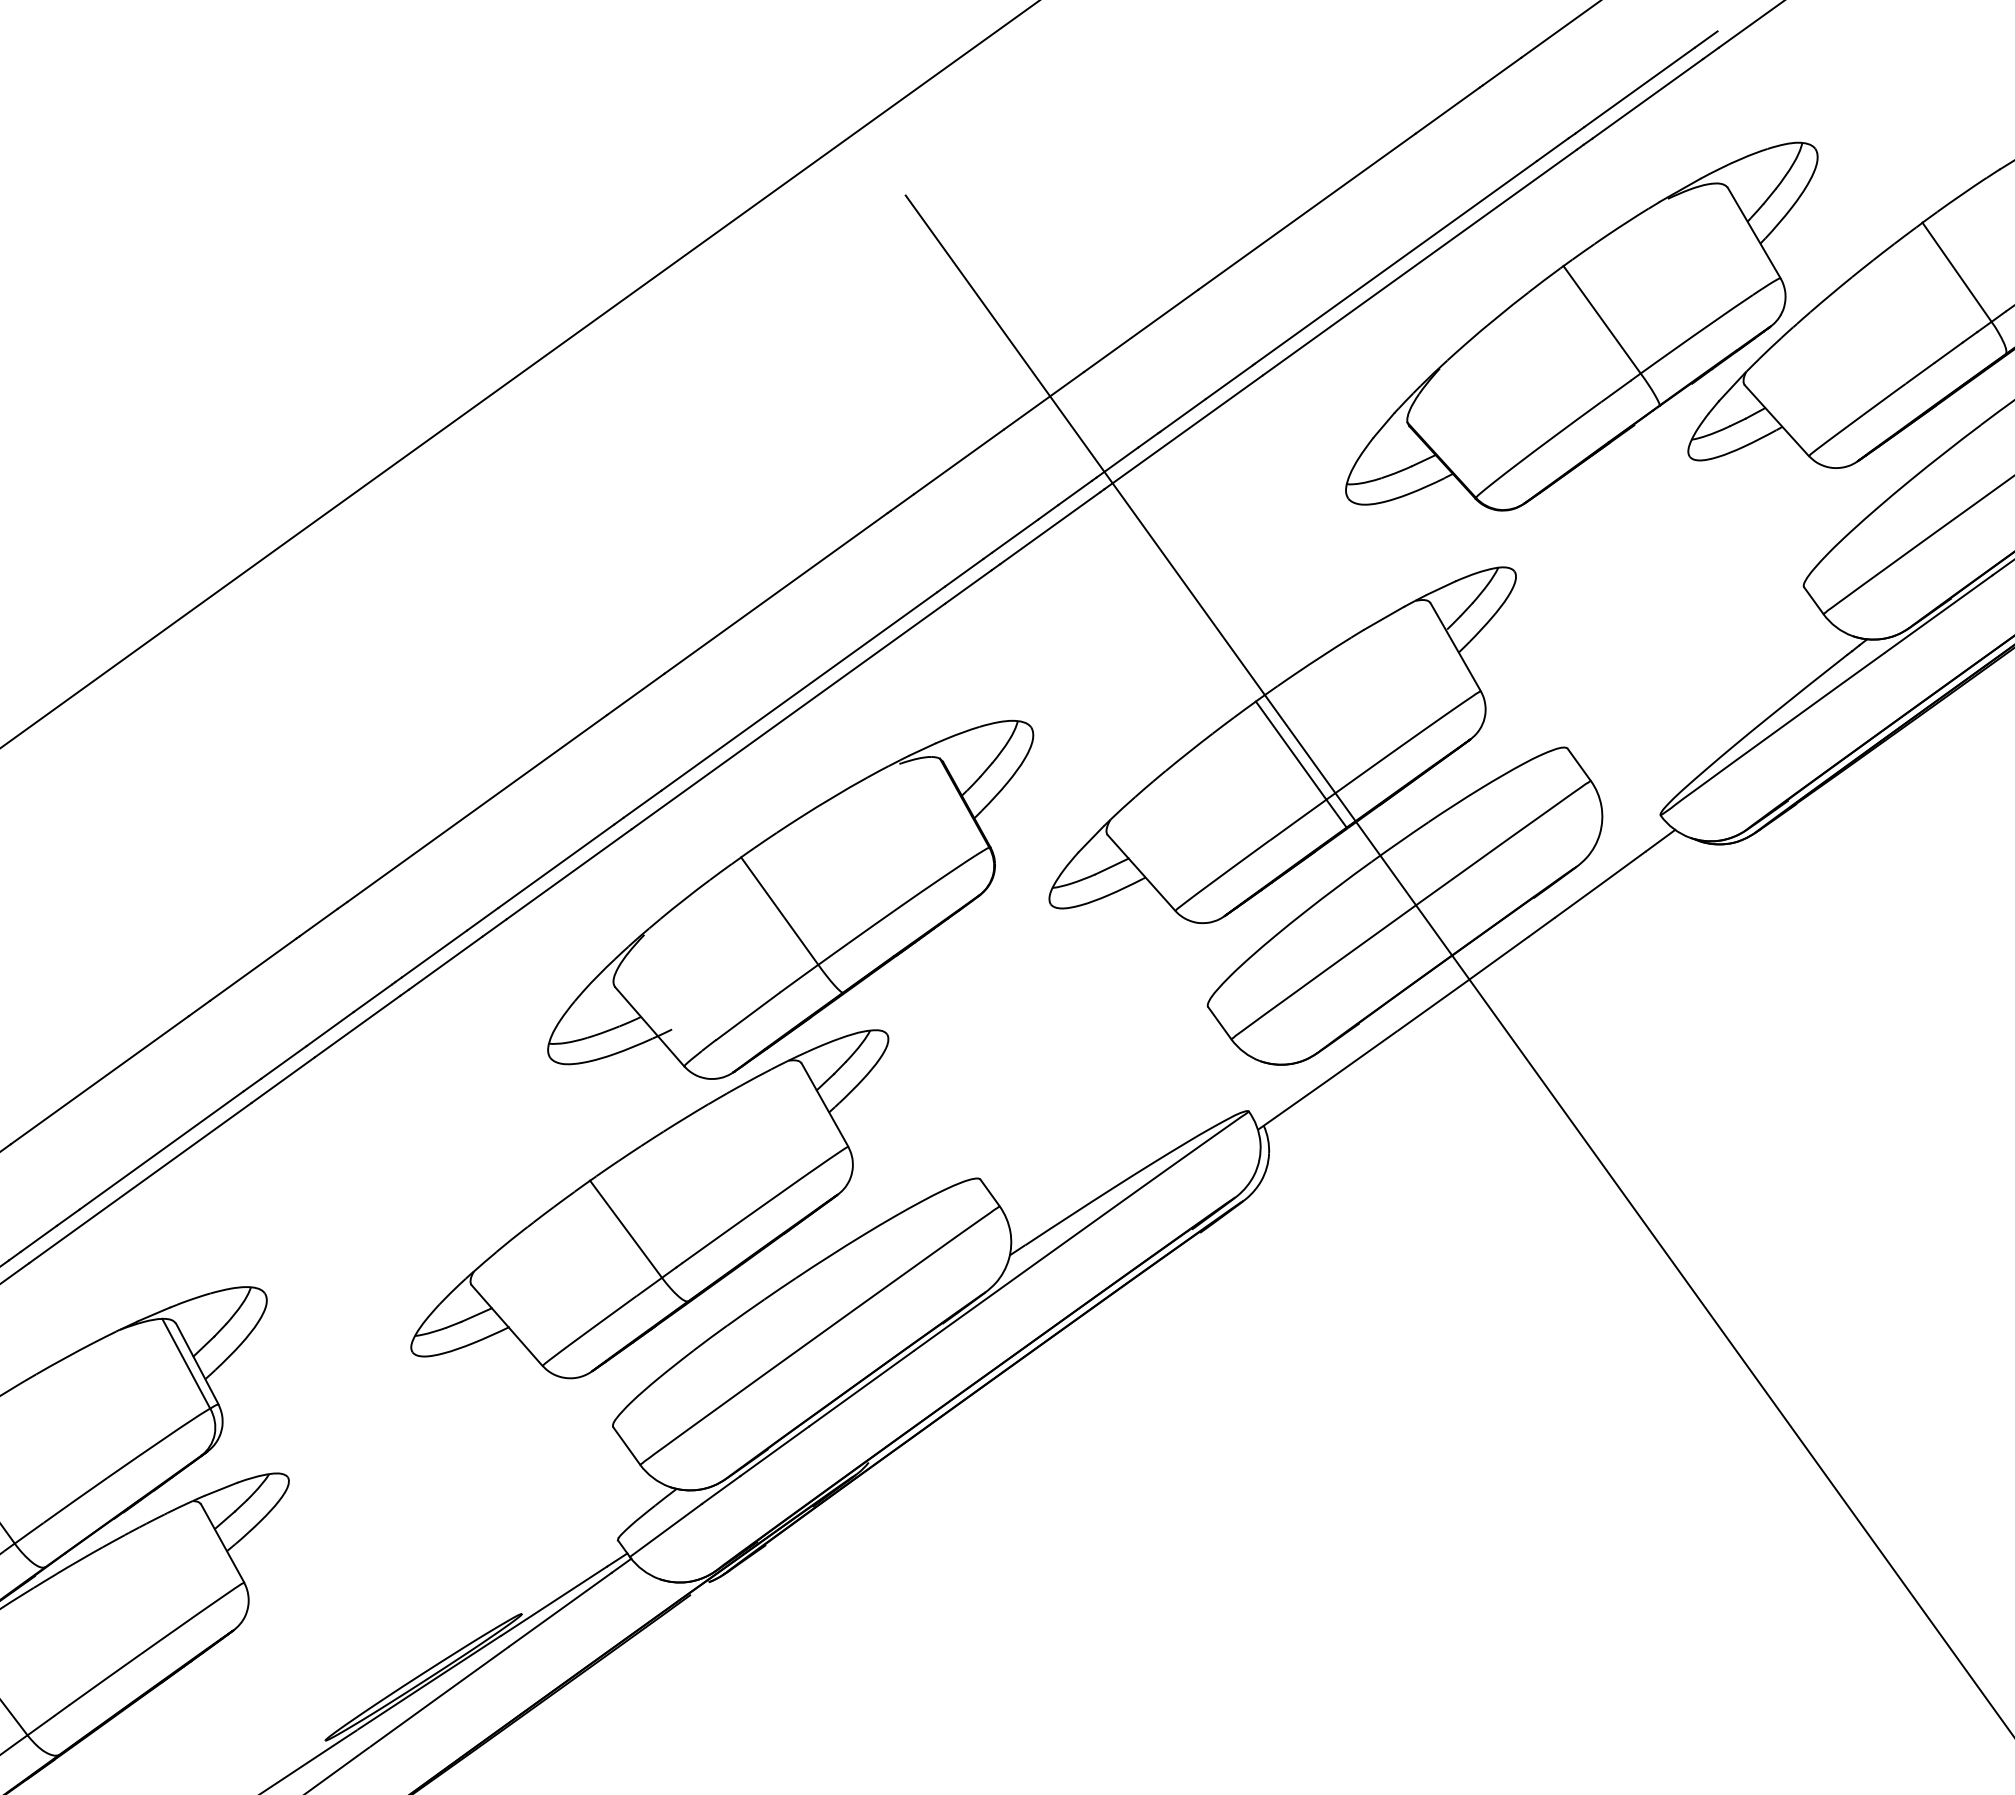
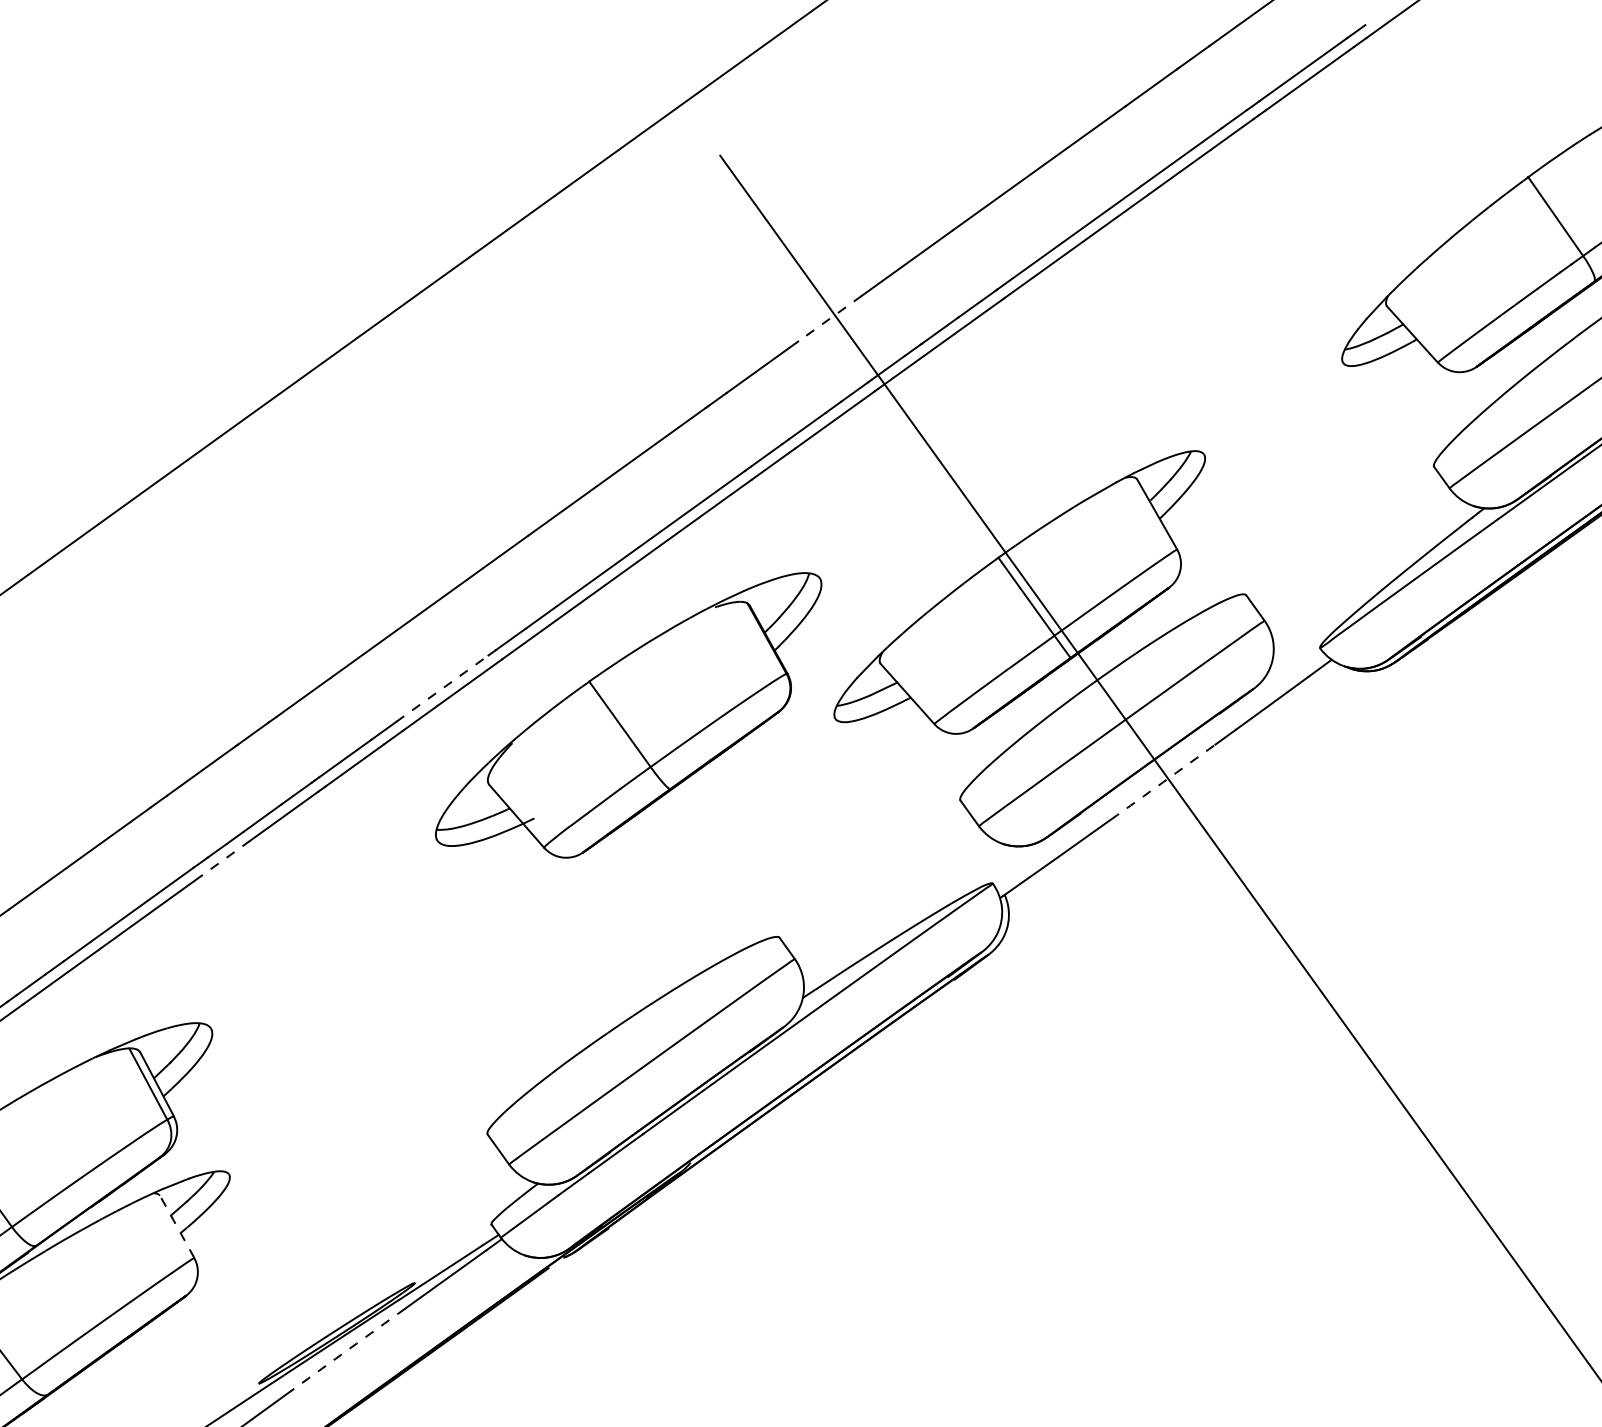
part: (1581, 326) -> (1257, 259), removed
line: (1043, 401) -> (829, 319), solid -> dashed
line: (556, 865) -> (442, 688), solid -> dashed
arc: (1463, 983) -> (1163, 781), solid -> dashed
line: (283, 1080) -> (225, 858), solid -> dashed
part: (649, 1204) -> (516, 957), removed
line: (222, 1543) -> (177, 1226), solid -> dashed
arc: (439, 1696) -> (349, 1348), solid -> dashed

